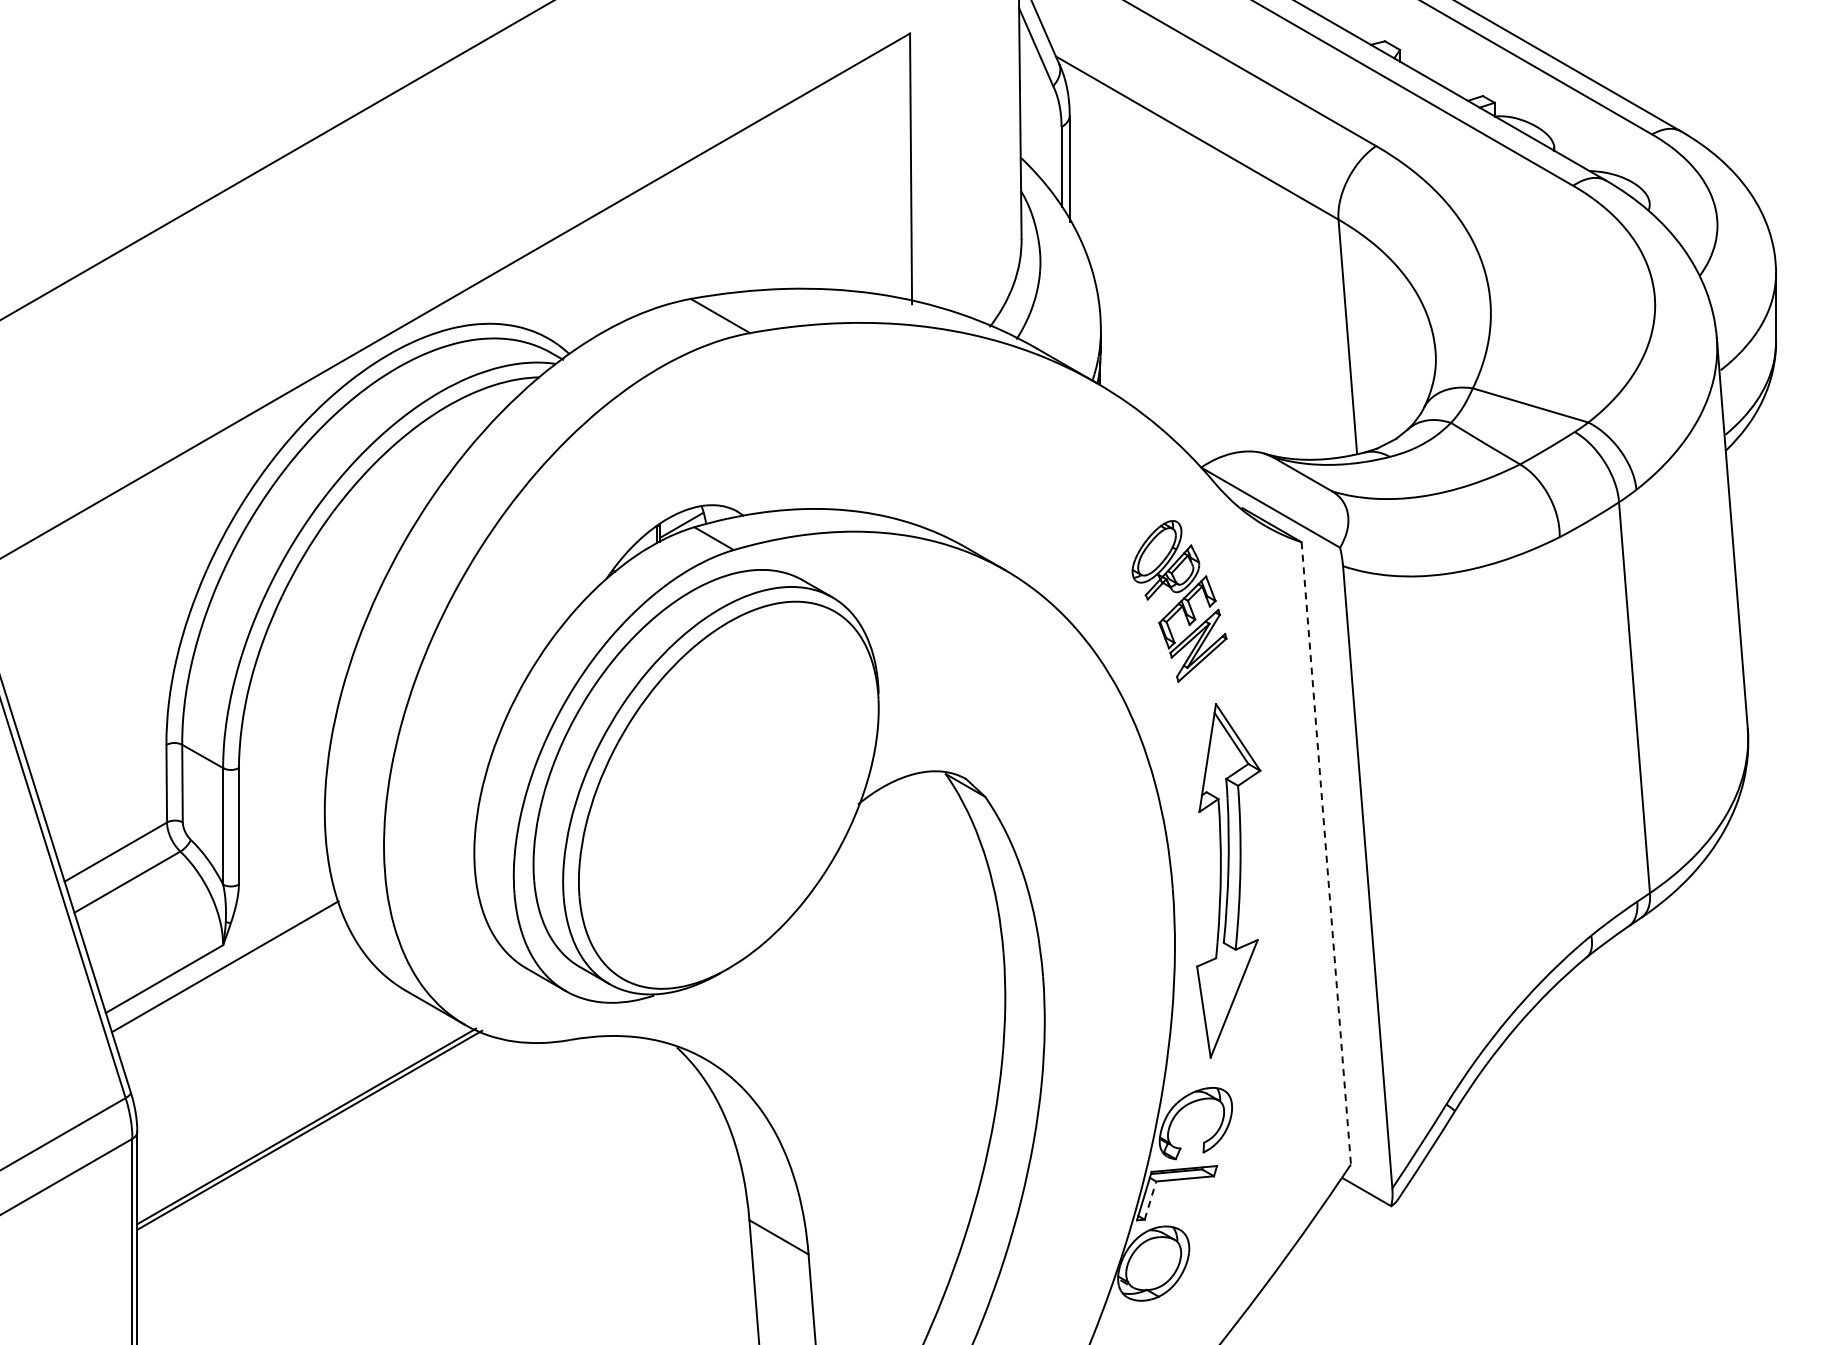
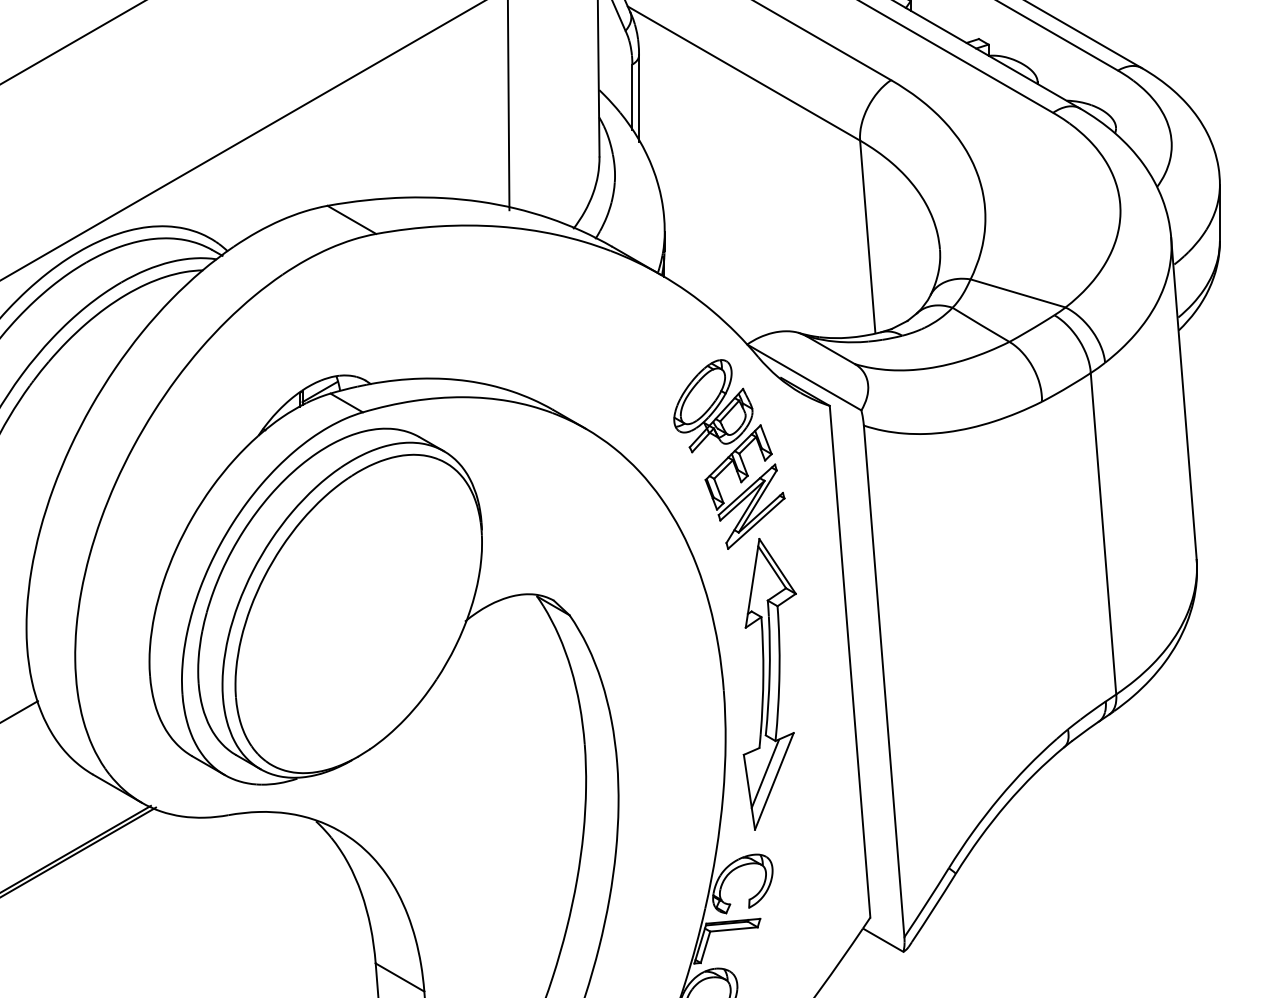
part: (1179, 601) -> (729, 454), size x1.43
line: (1326, 853) -> (850, 661), dashed -> solid
line: (1222, 990) -> (764, 774), added
line: (1150, 1200) -> (705, 947), dashed -> solid

